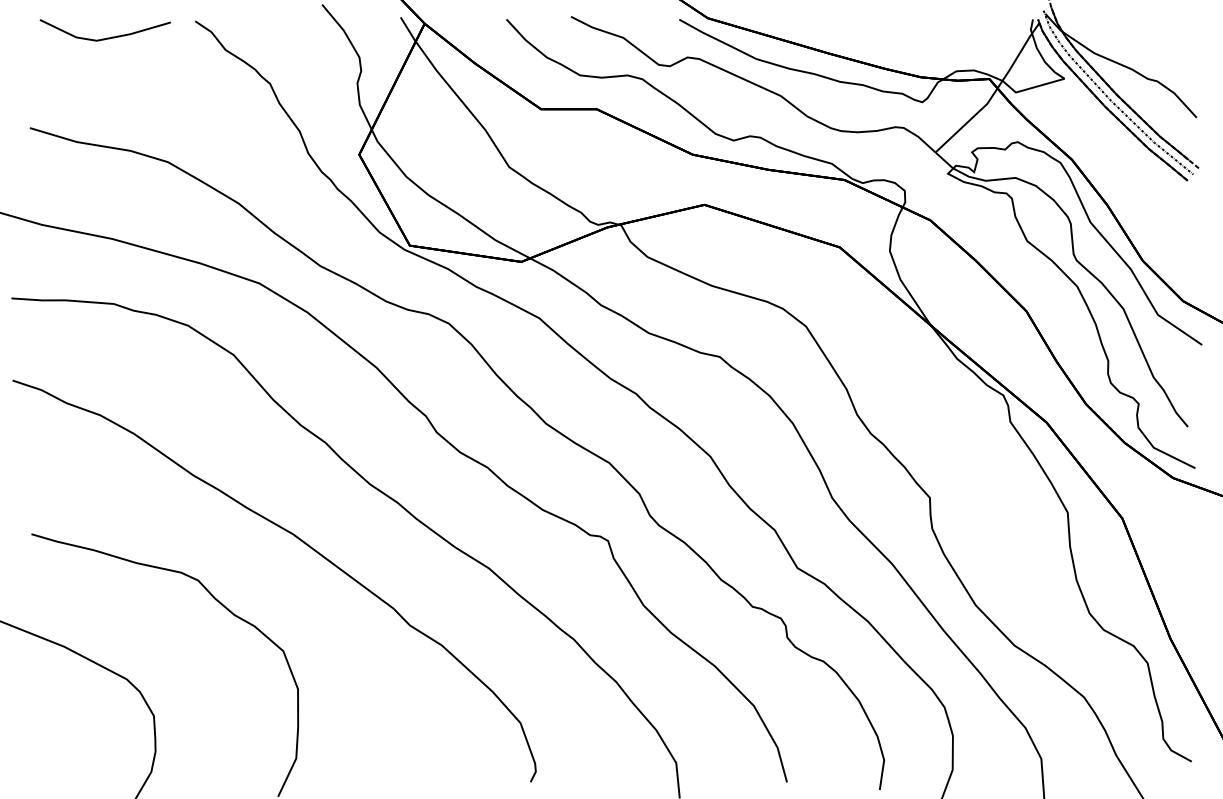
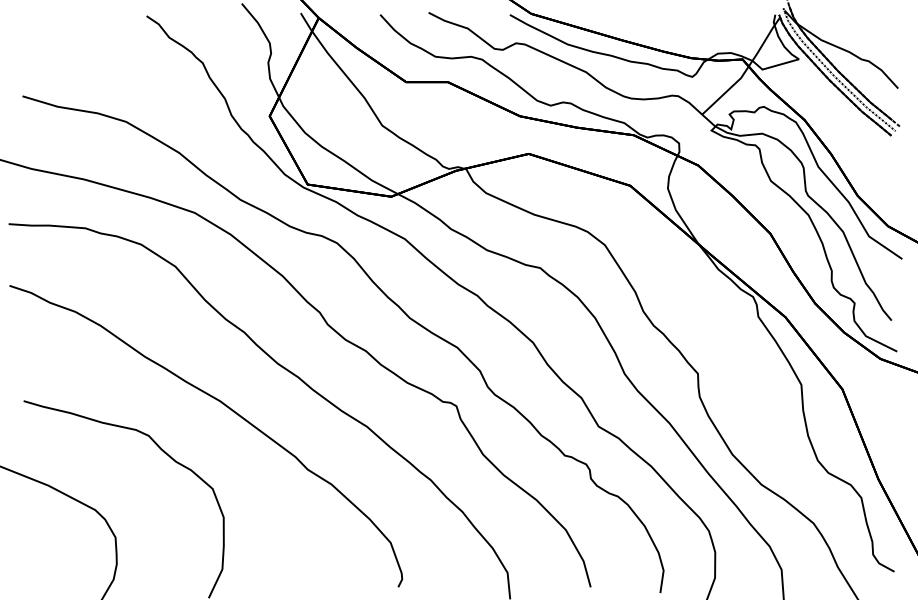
line: (104, 37) -> (78, 28), removed

